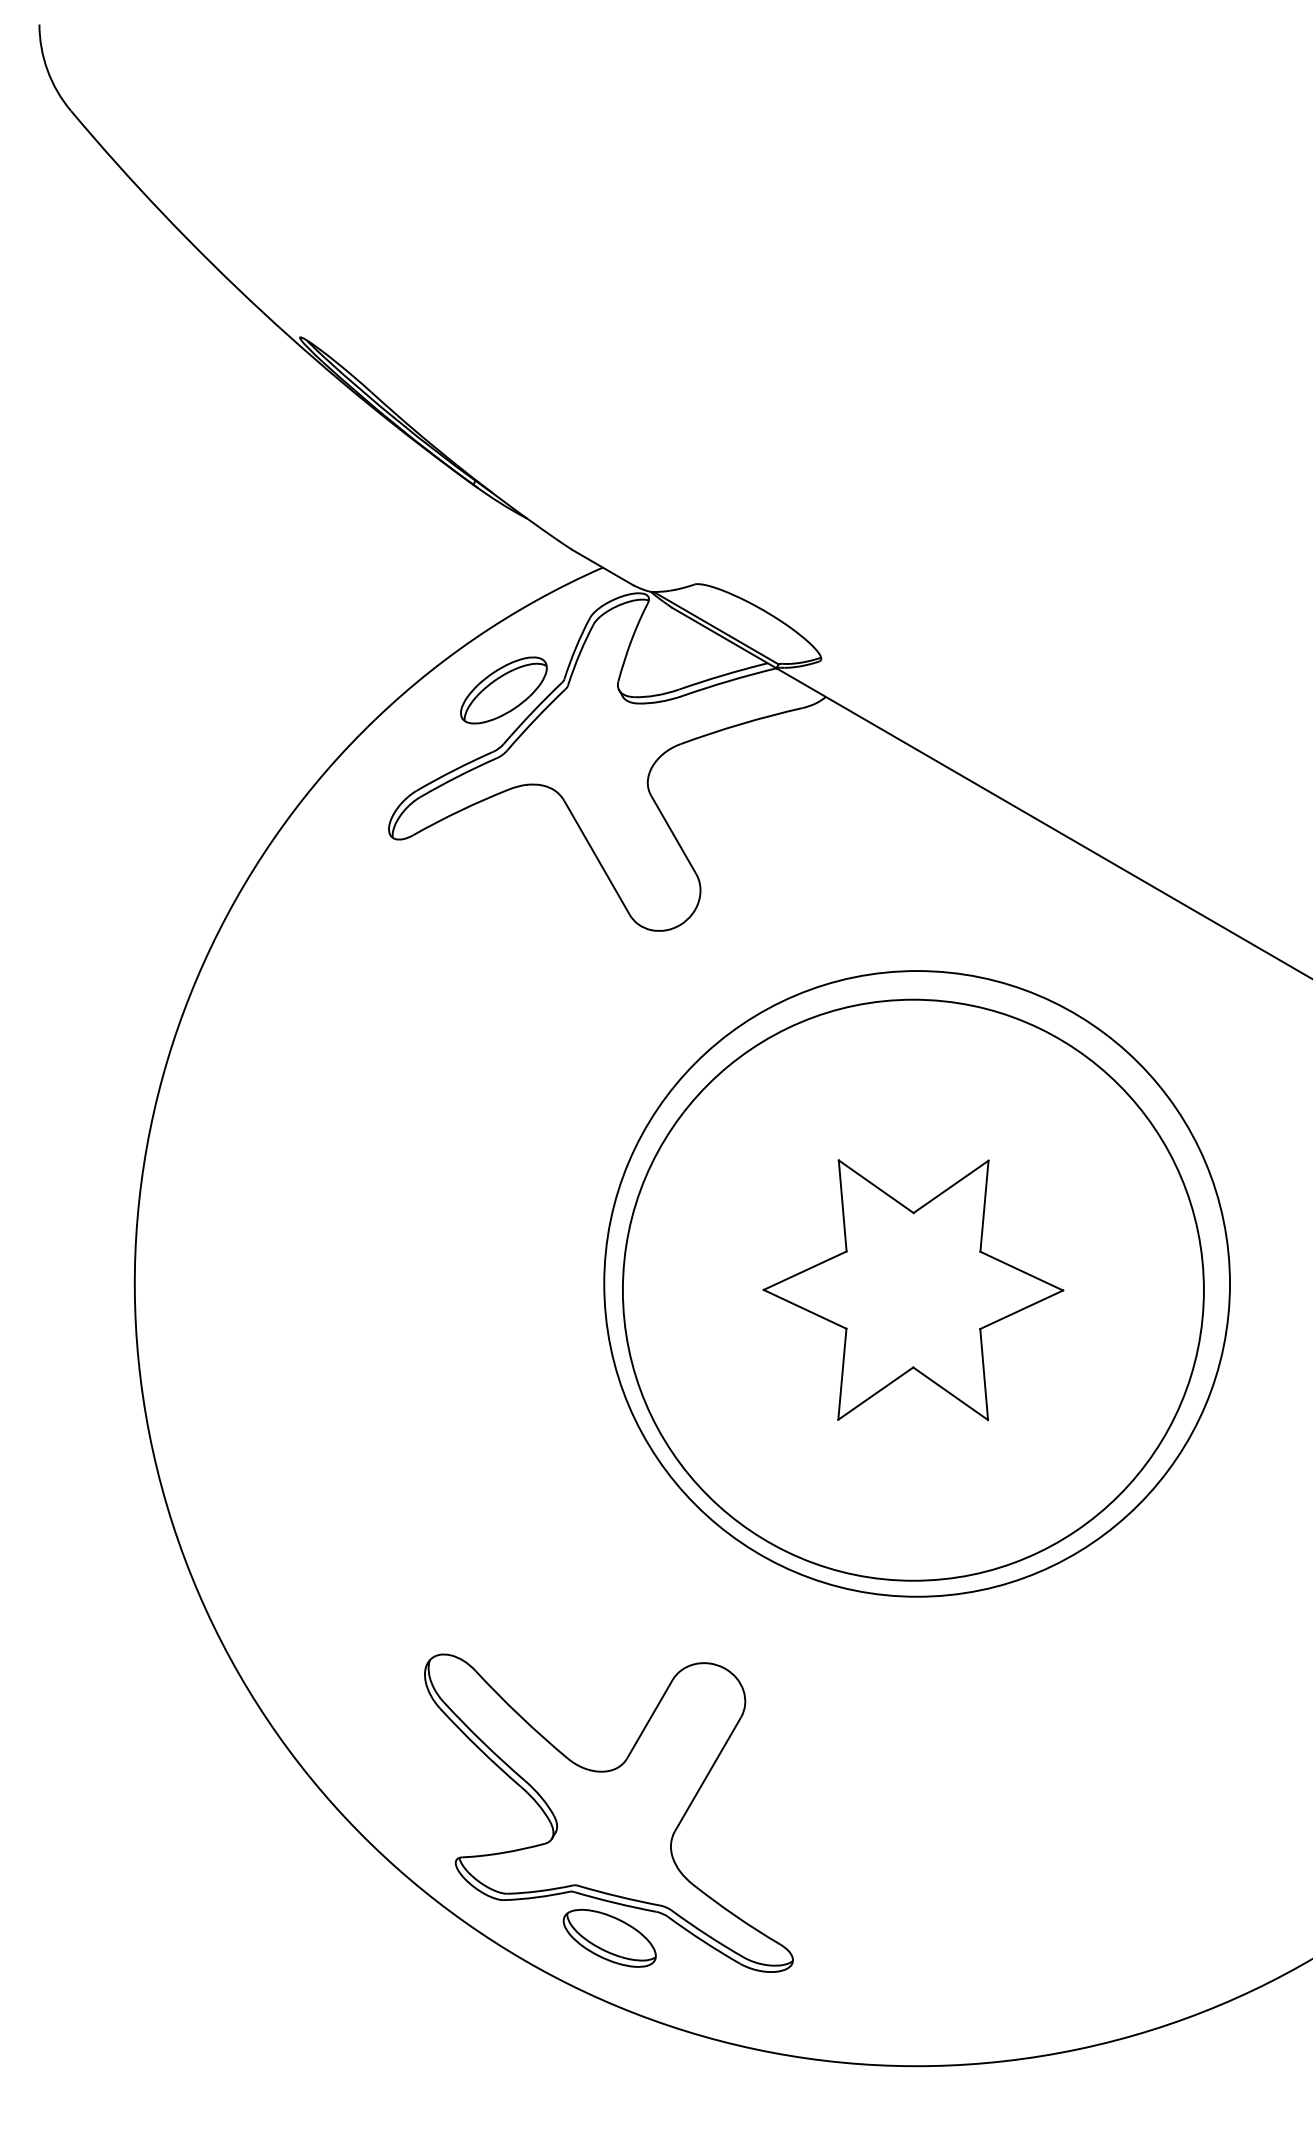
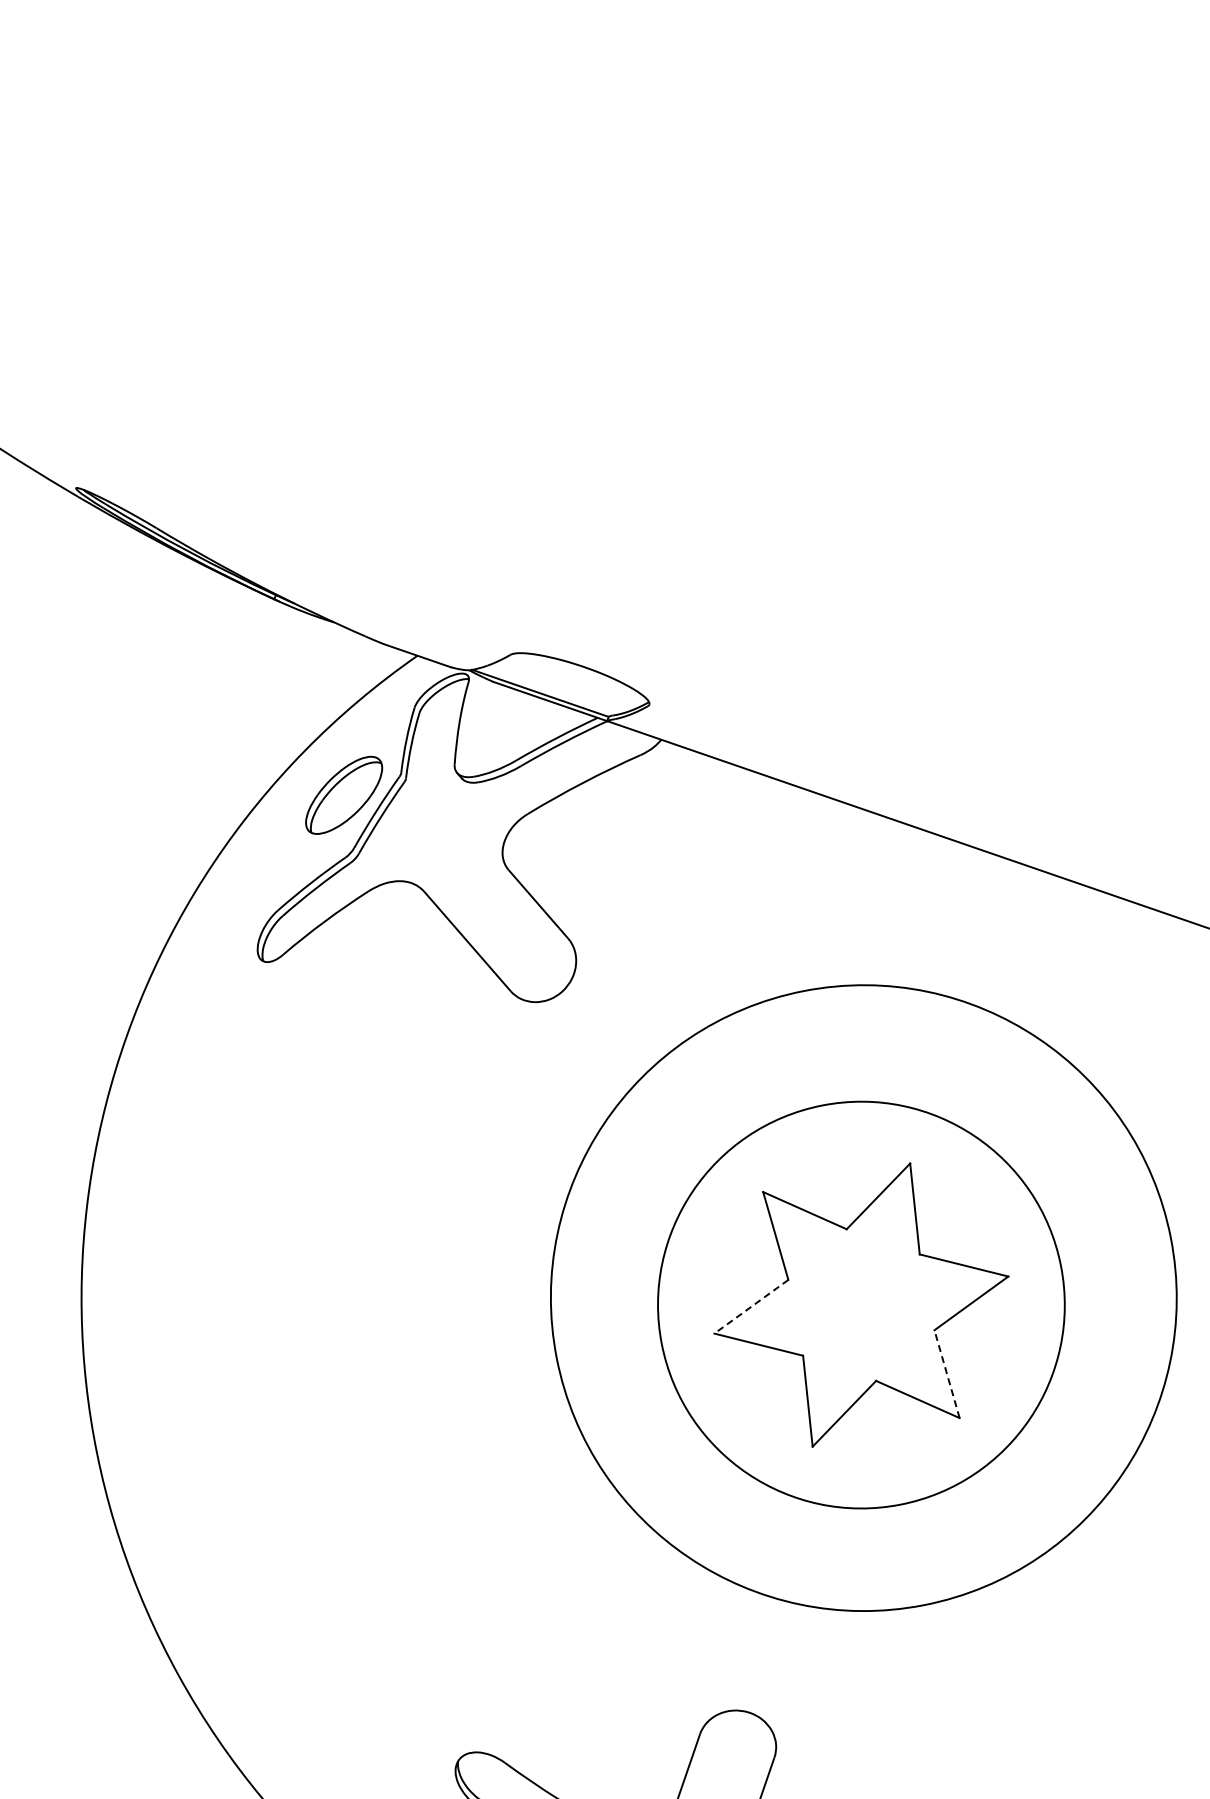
line: (805, 1270) -> (751, 1306), solid -> dashed
circle: (912, 1289) -> (860, 1304), size x0.7
line: (984, 1374) -> (947, 1374), solid -> dashed

